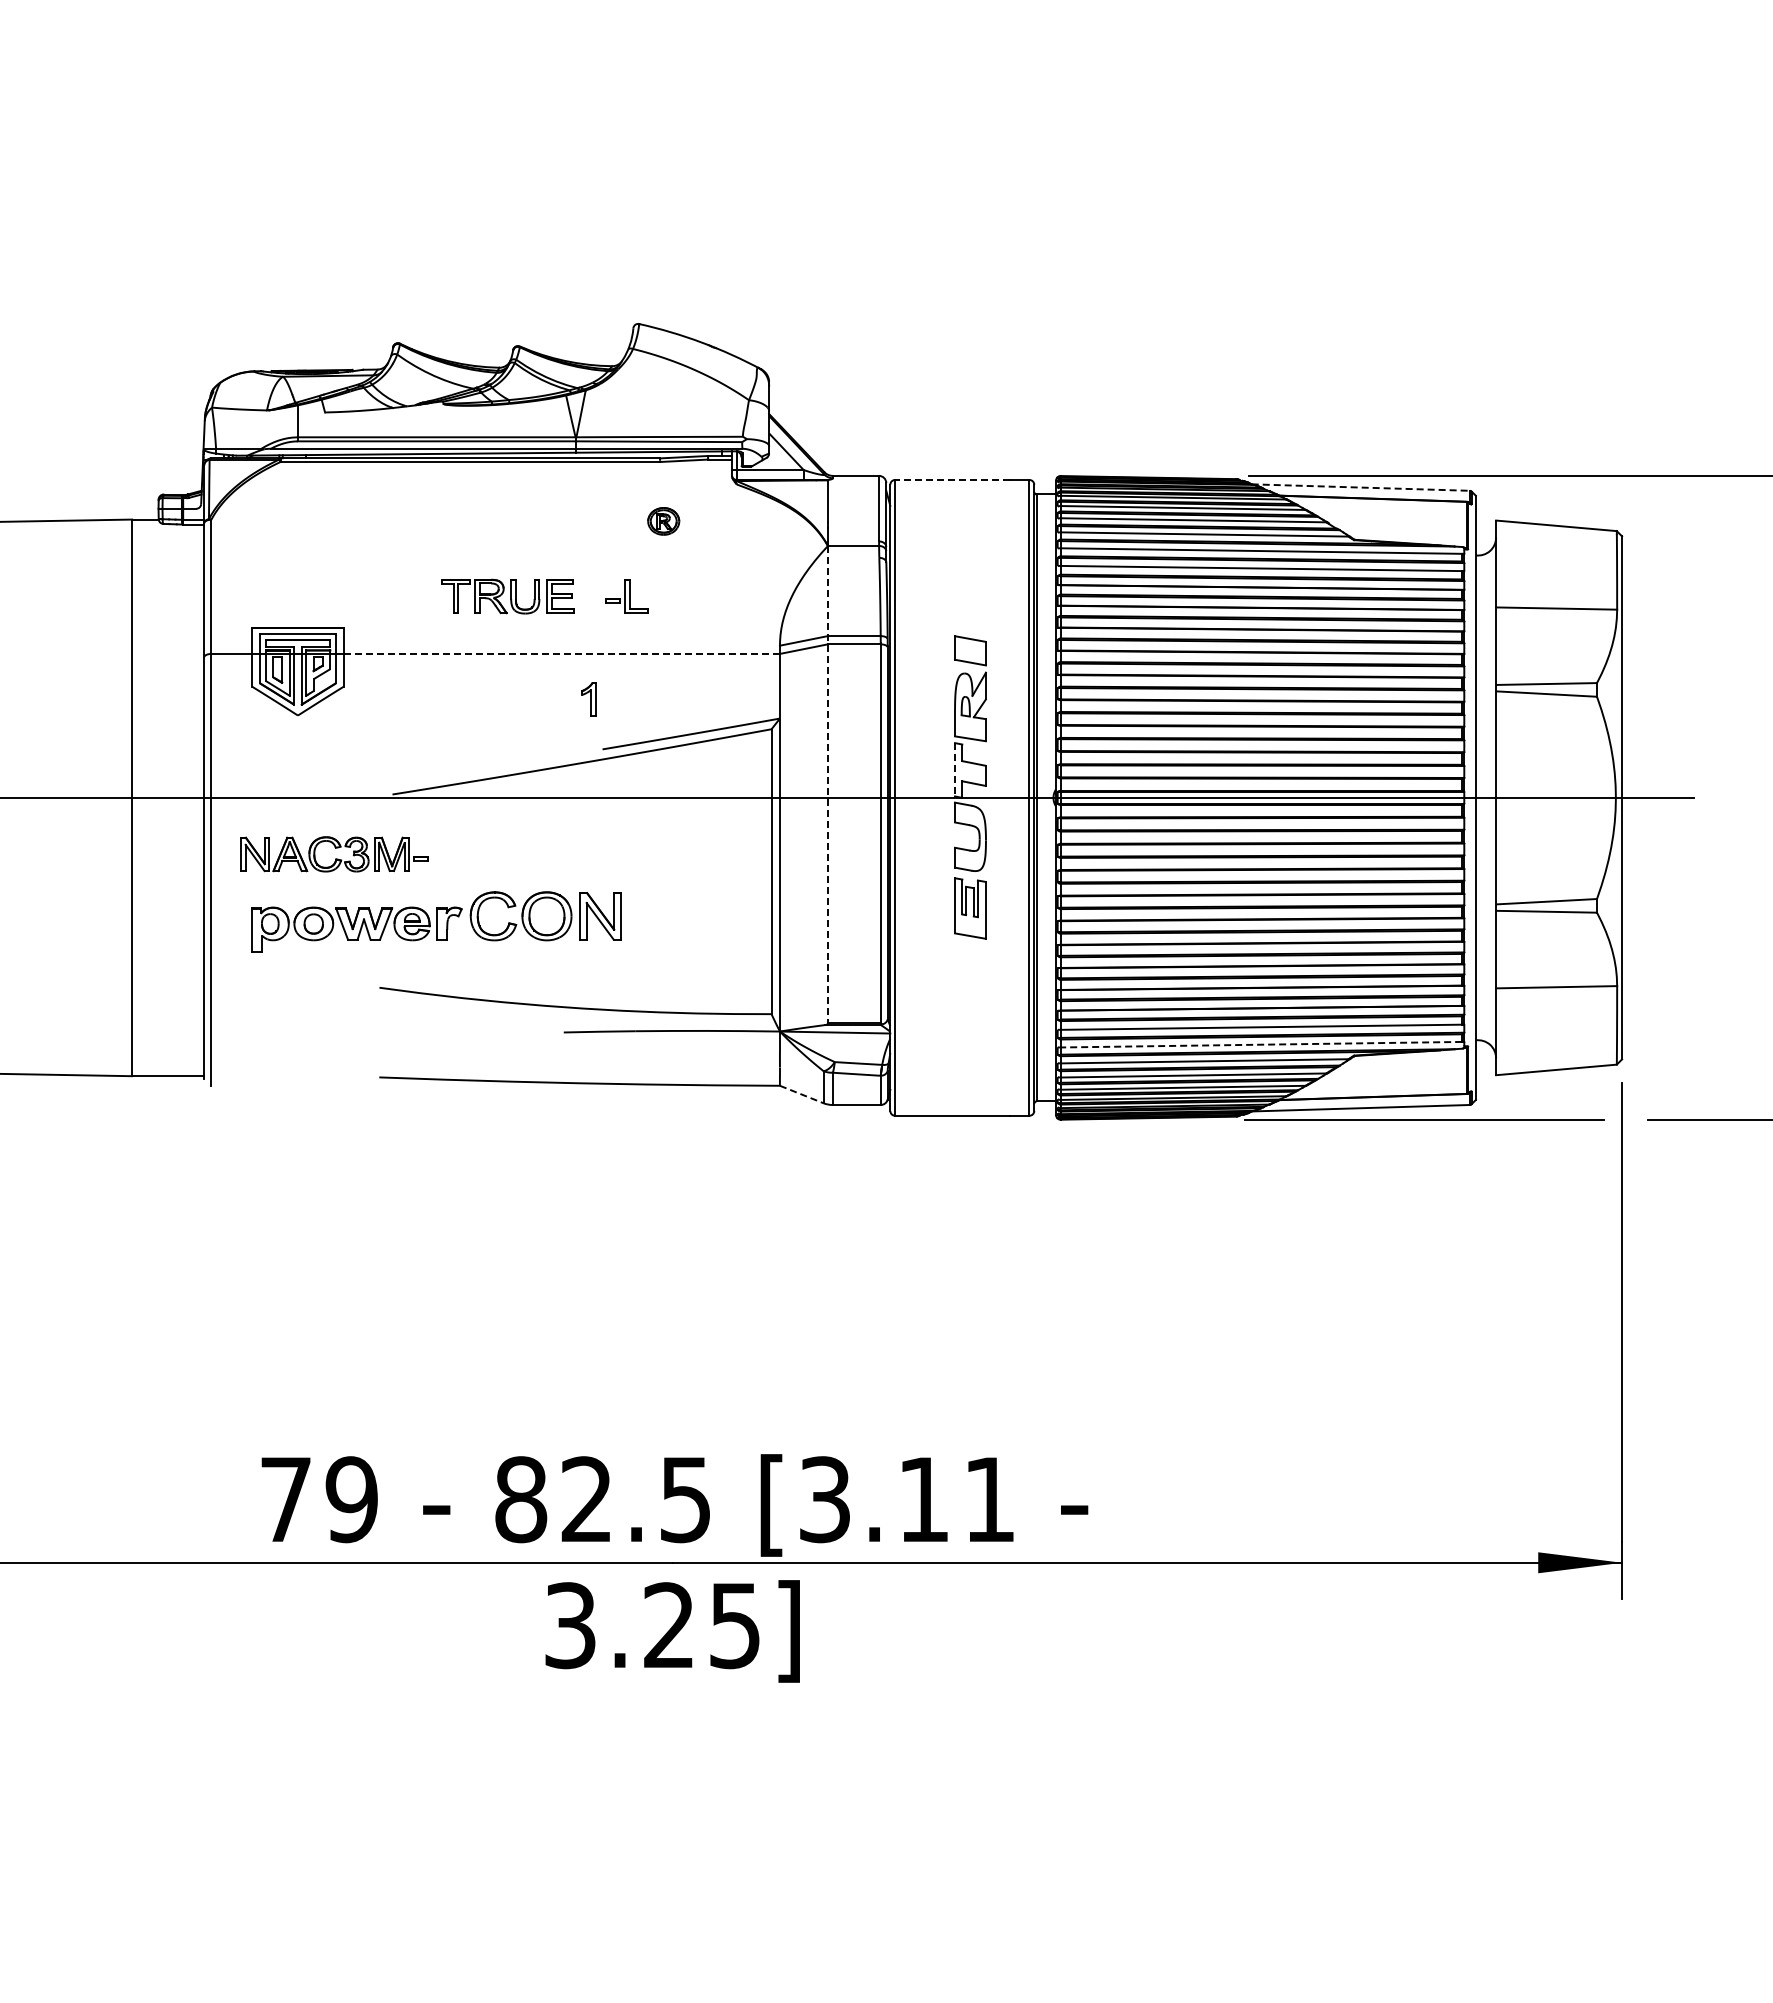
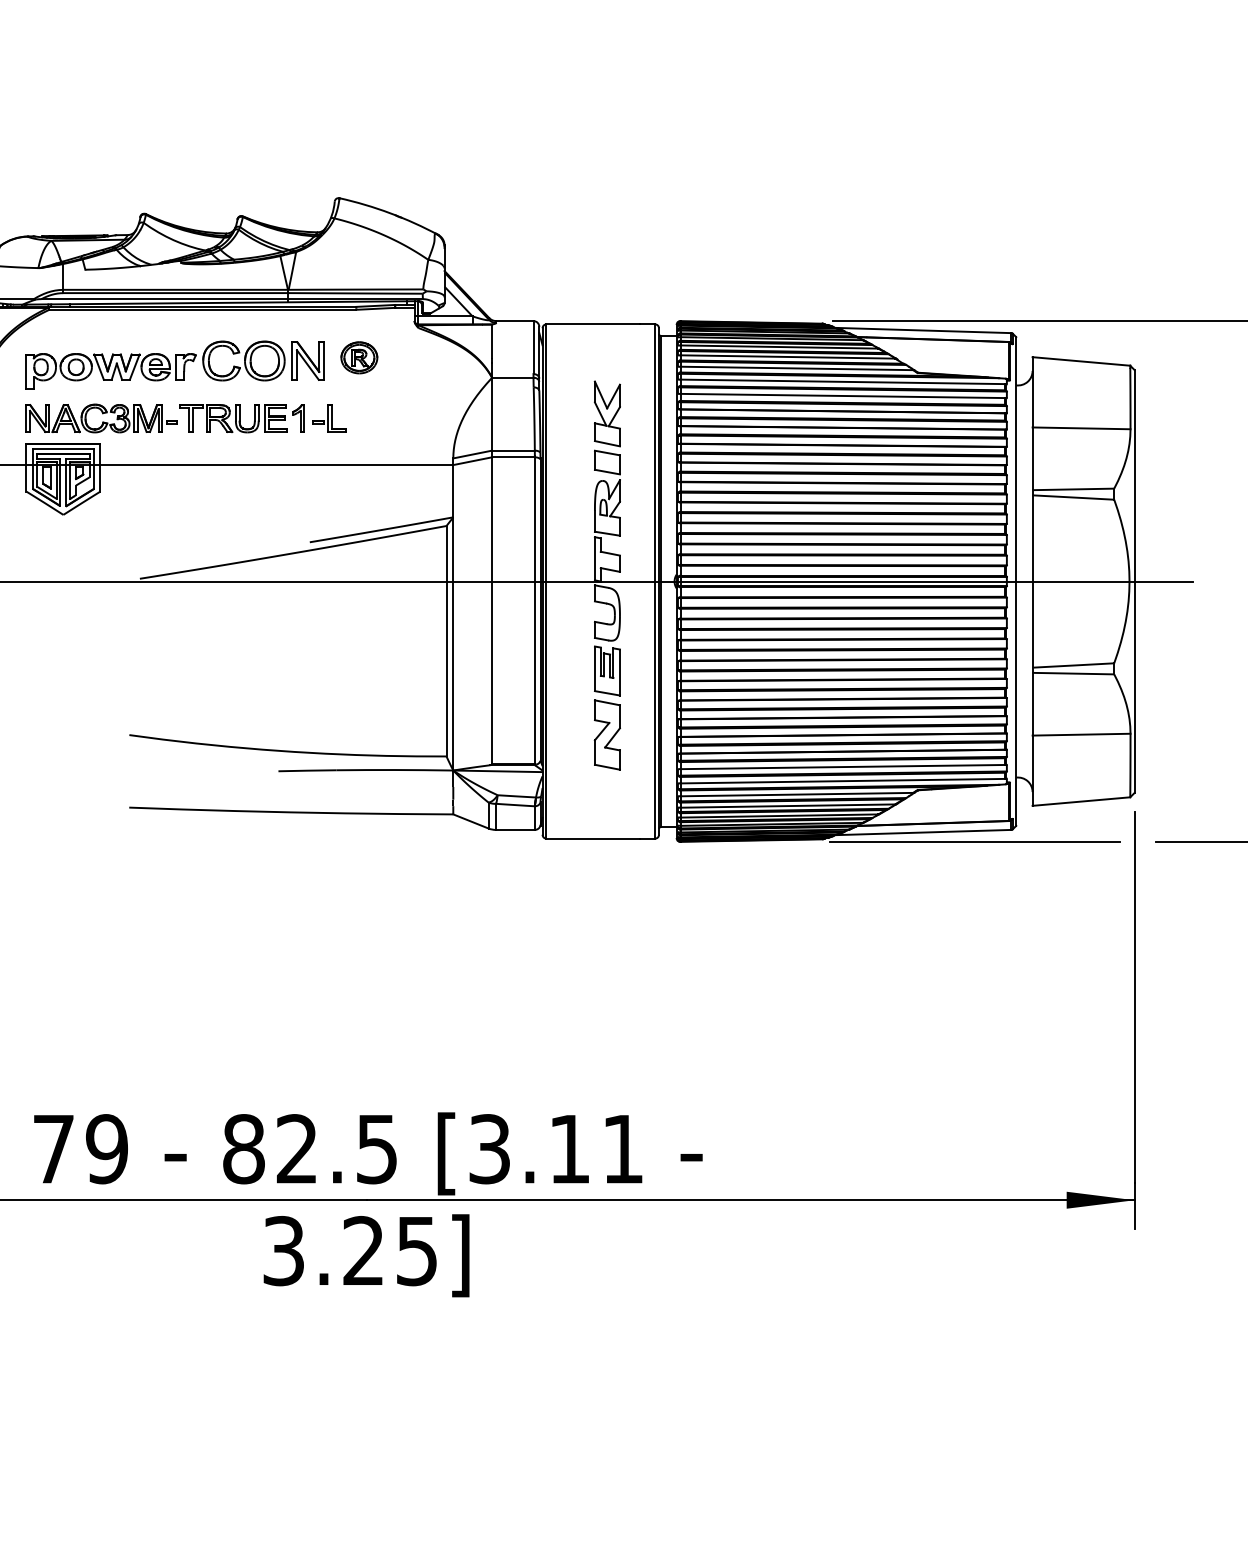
line: (952, 479) -> (592, 323), dashed -> solid
line: (1361, 487) -> (923, 330), dashed -> solid
part: (663, 521) -> (359, 357), size x1.43
part: (970, 590) -> (607, 413), added
line: (561, 653) -> (276, 464), dashed -> solid
part: (588, 699) -> (298, 418), moved
line: (955, 769) -> (595, 558), dashed -> solid
line: (827, 784) -> (491, 570), dashed -> solid
part: (334, 854) -> (101, 418), moved
part: (436, 921) -> (175, 365), moved
part: (970, 987) -> (607, 734), added
line: (1261, 1044) -> (842, 781), dashed -> solid
line: (801, 1094) -> (470, 821), dashed -> solid

